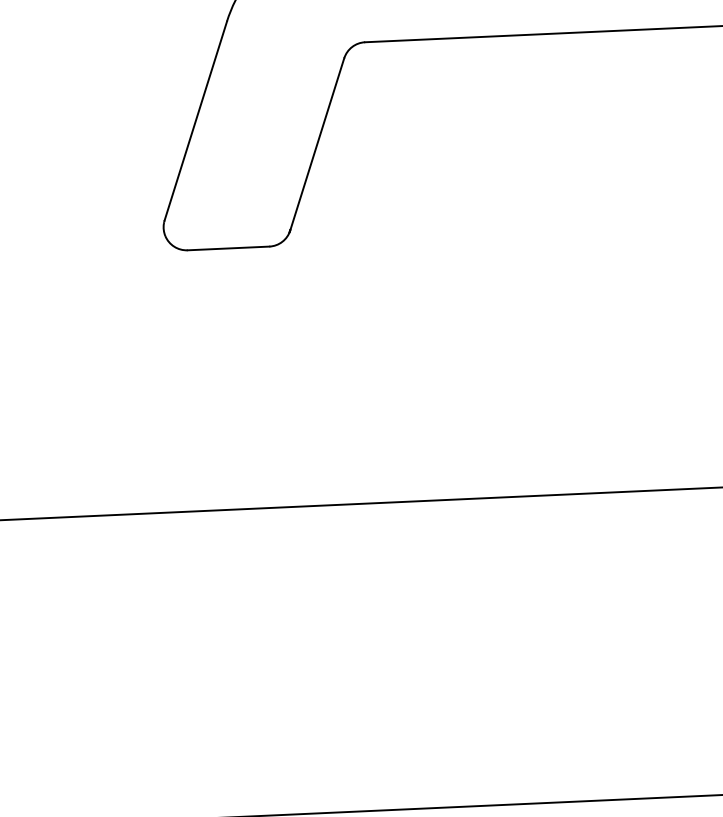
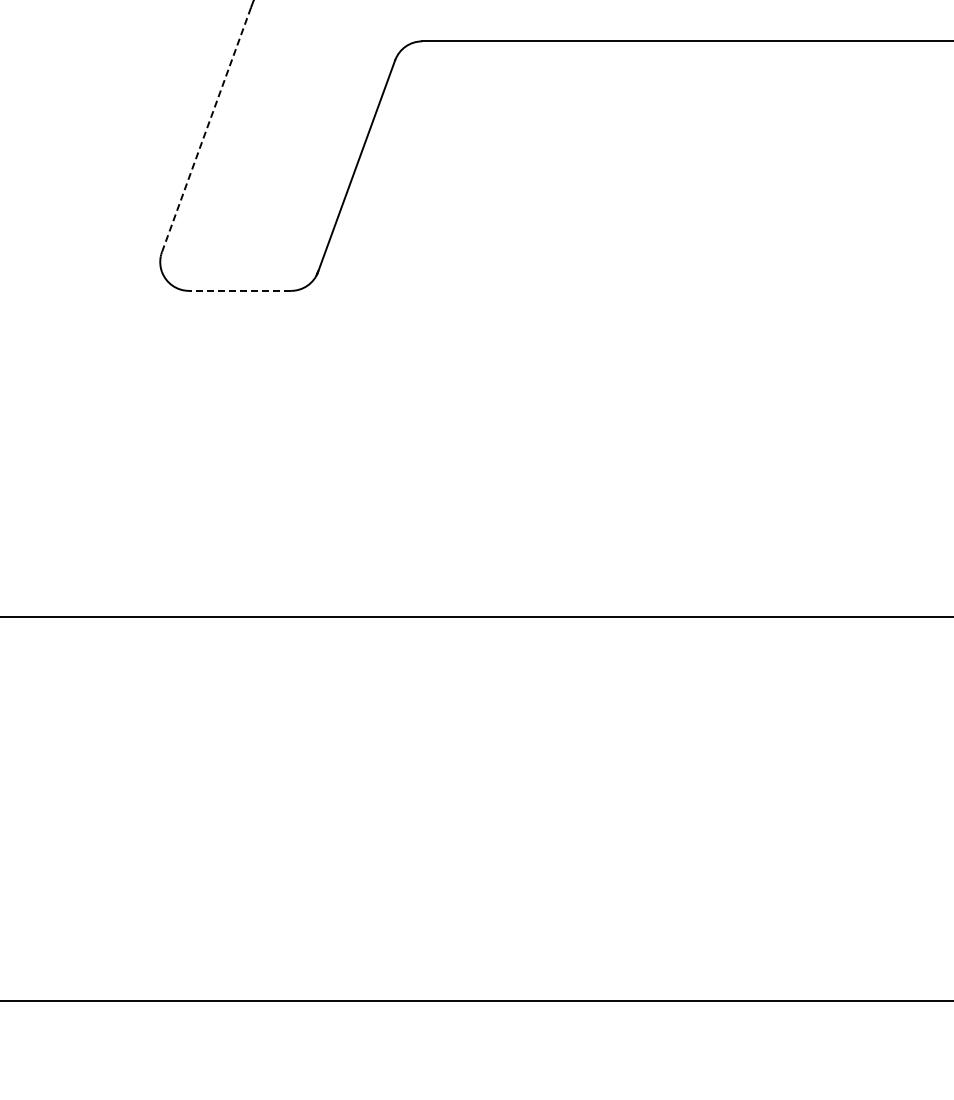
line: (195, 121) -> (206, 130), solid -> dashed
line: (228, 248) -> (239, 290), solid -> dashed

